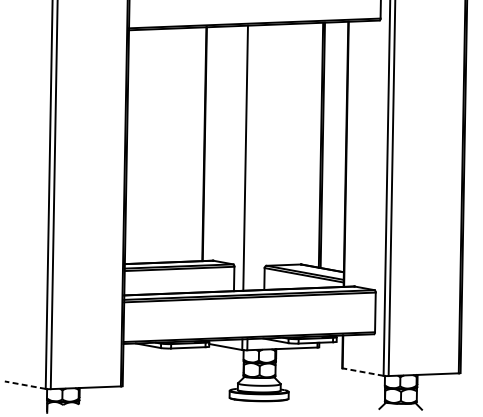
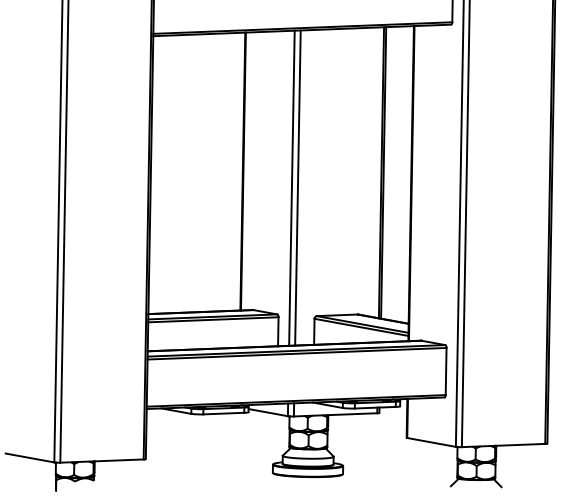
line: (250, 157) -> (297, 187), added
line: (363, 372) -> (431, 442), dashed -> solid
line: (25, 384) -> (30, 457), dashed -> solid

